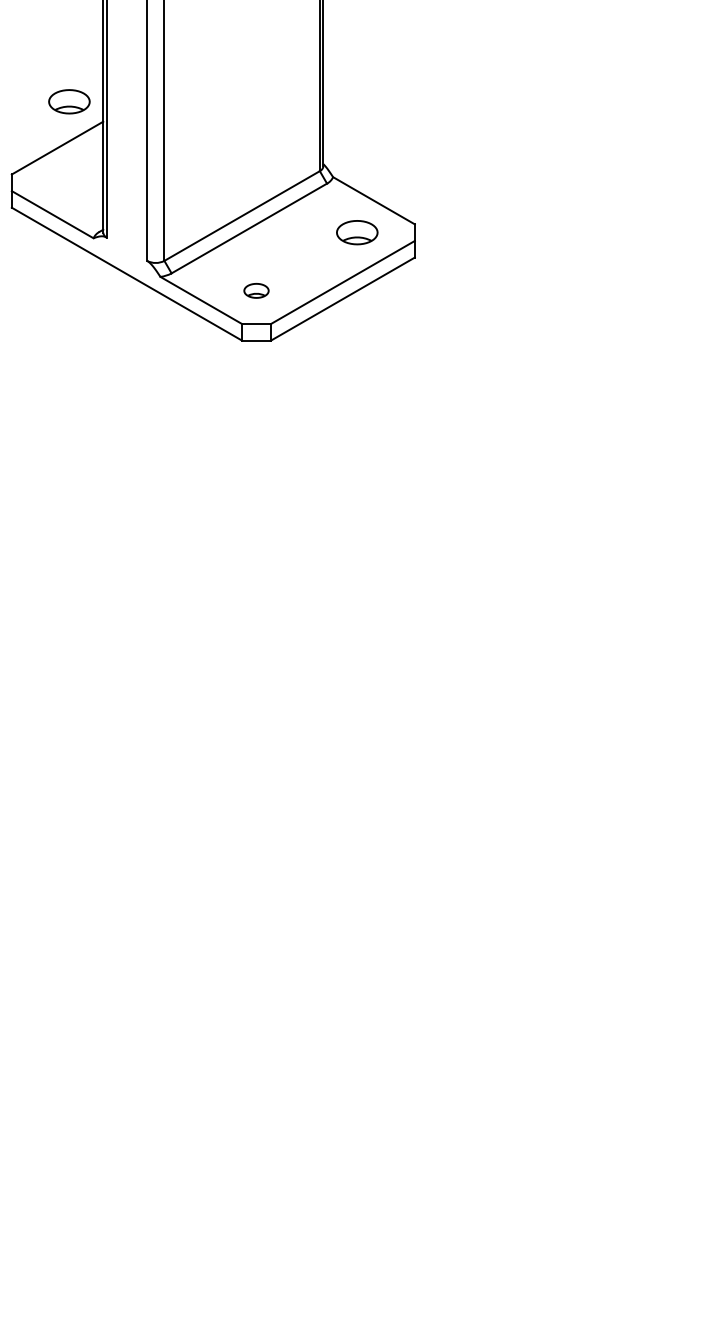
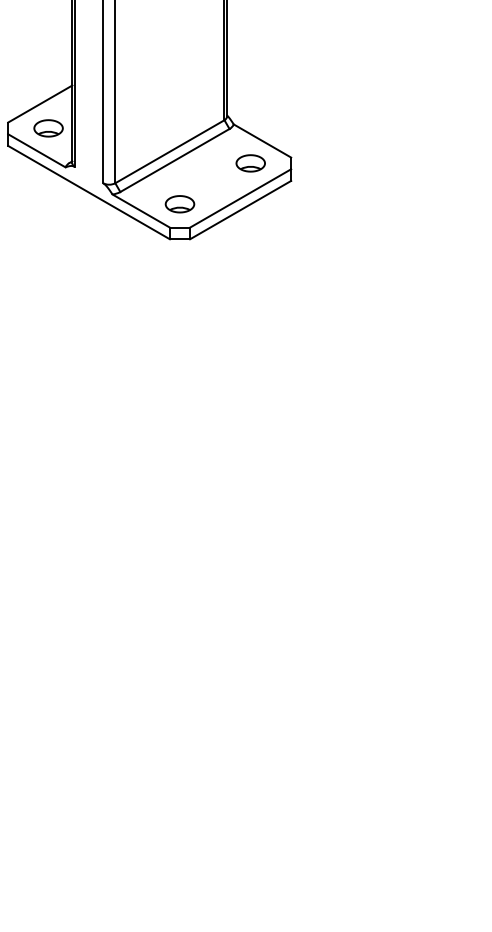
part: (69, 101) -> (48, 128), moved
part: (256, 290) -> (179, 204), size x1.67

